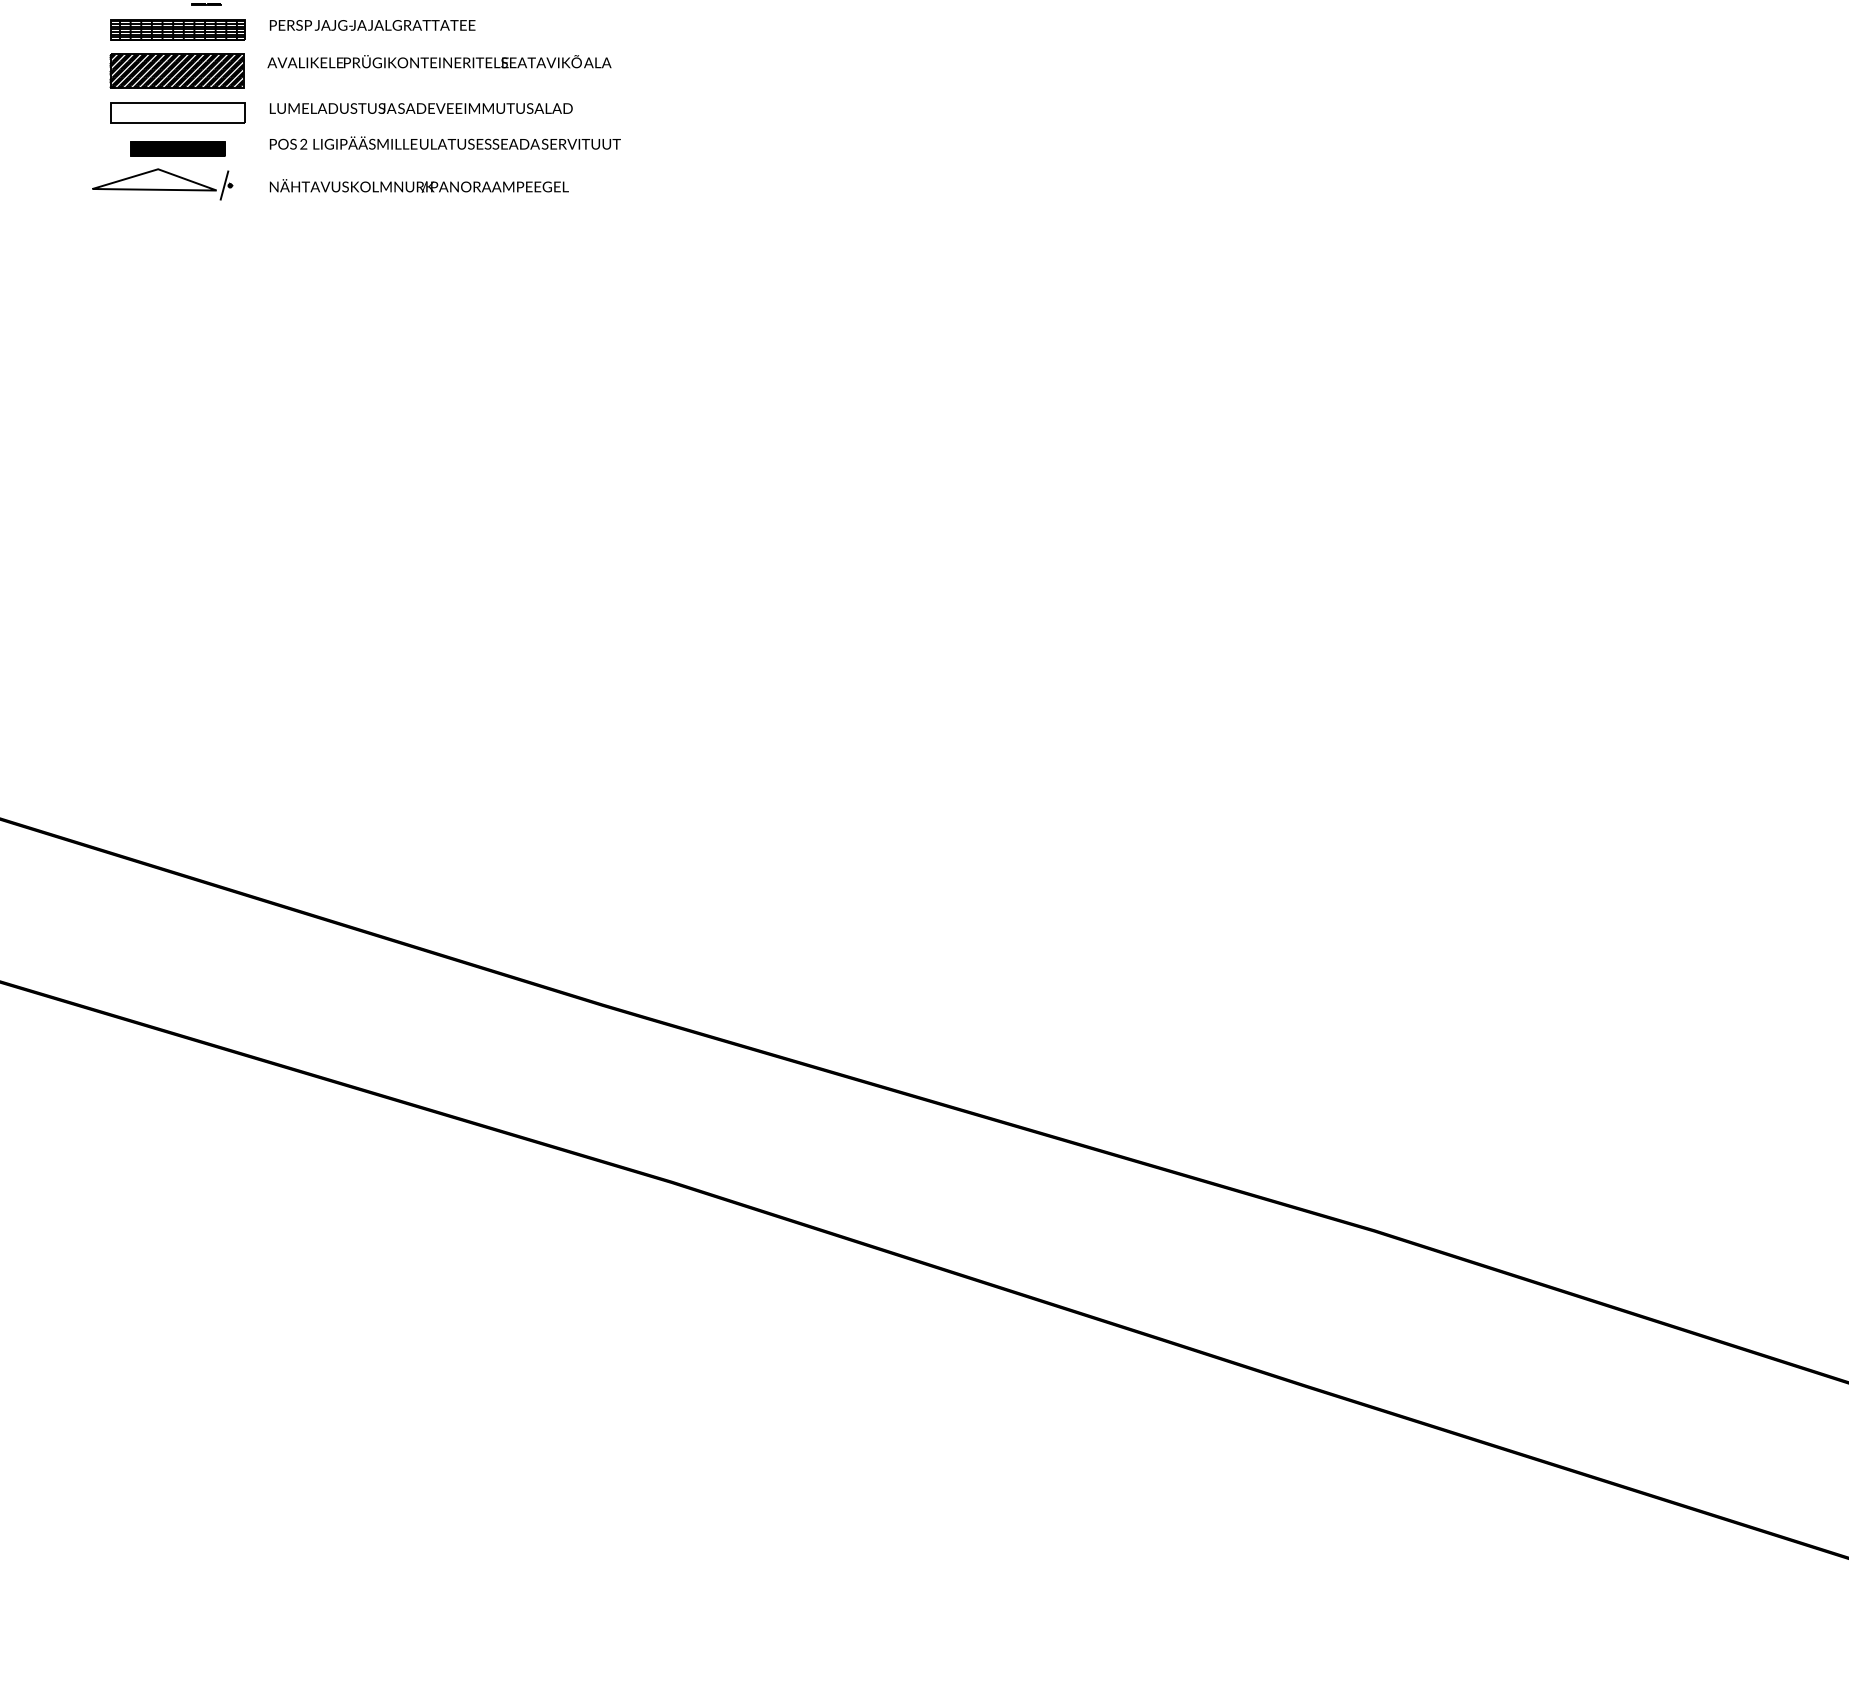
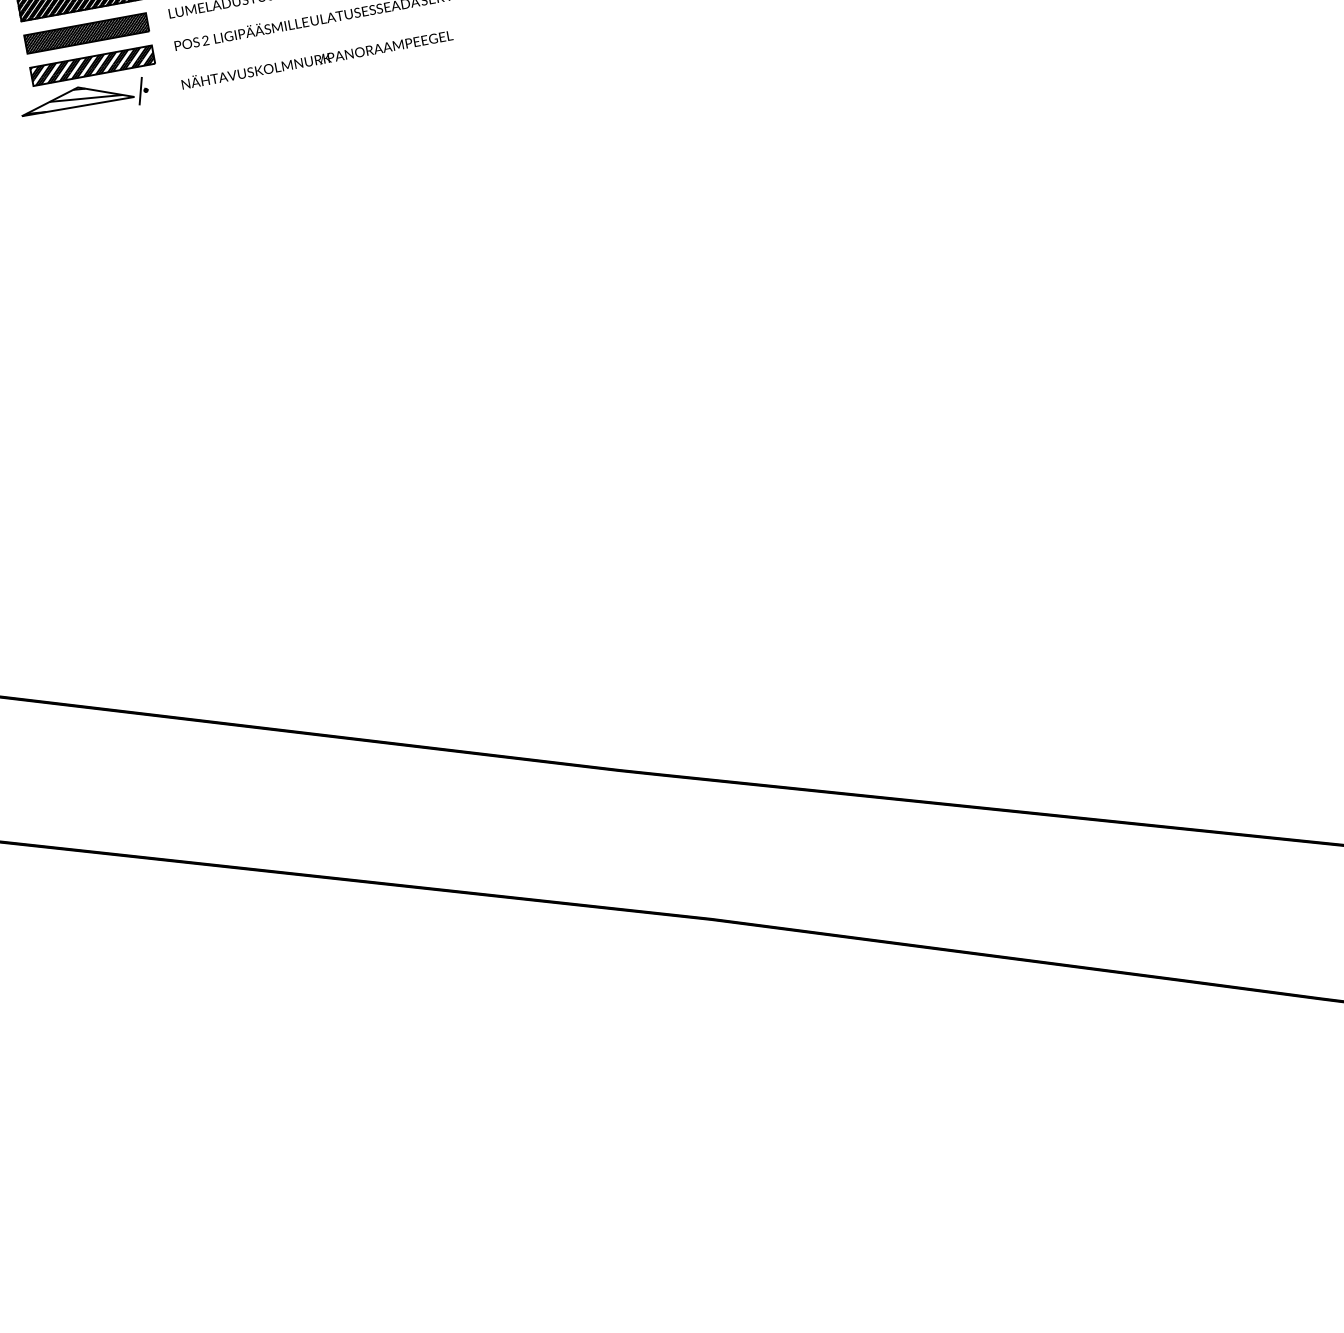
hatch: (177, 113) -> (86, 33), added
part: (177, 148) -> (92, 65), size x1.43
hatch: (150, 179) -> (72, 98), added

